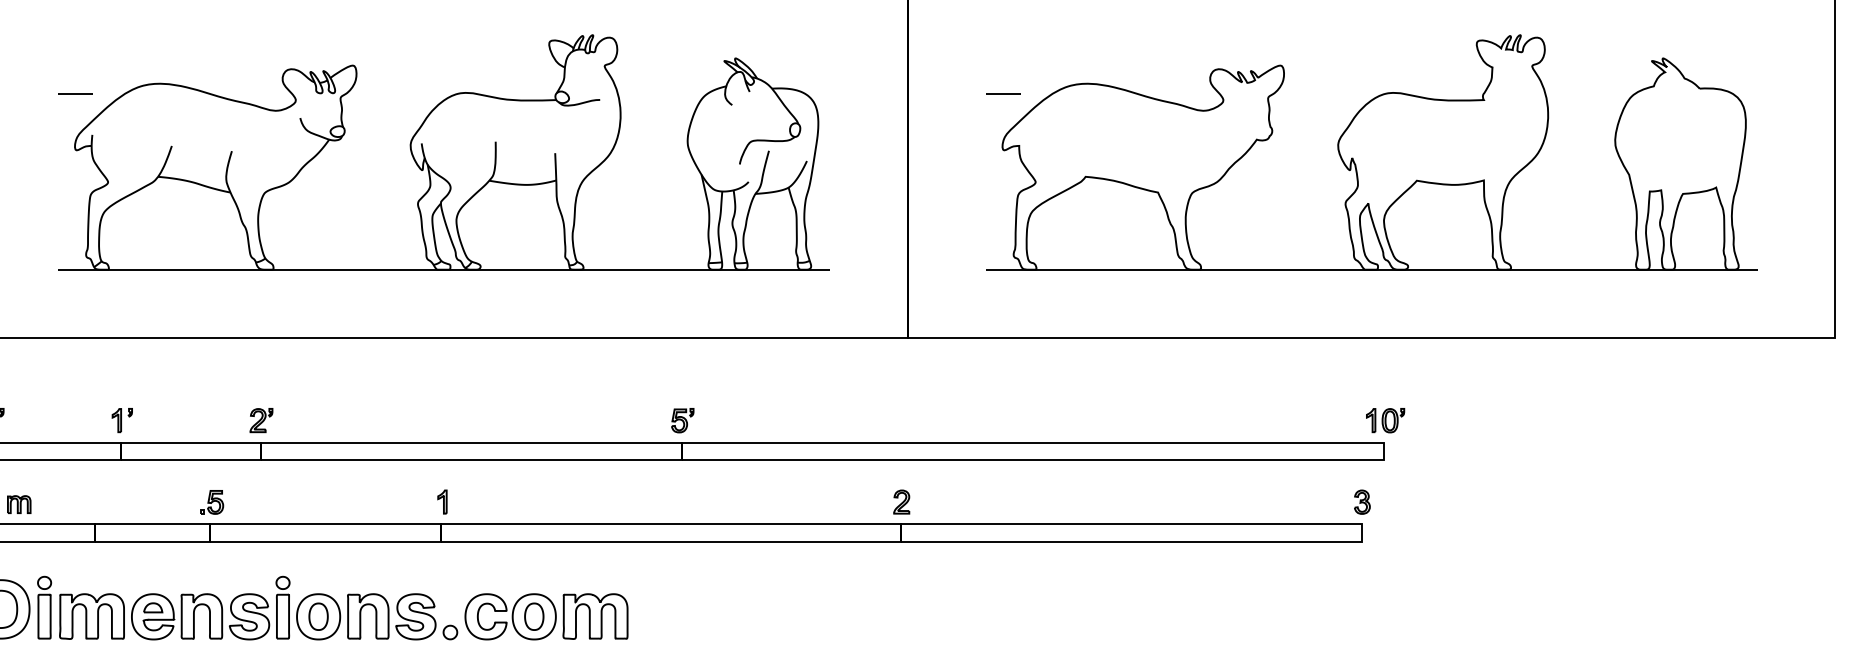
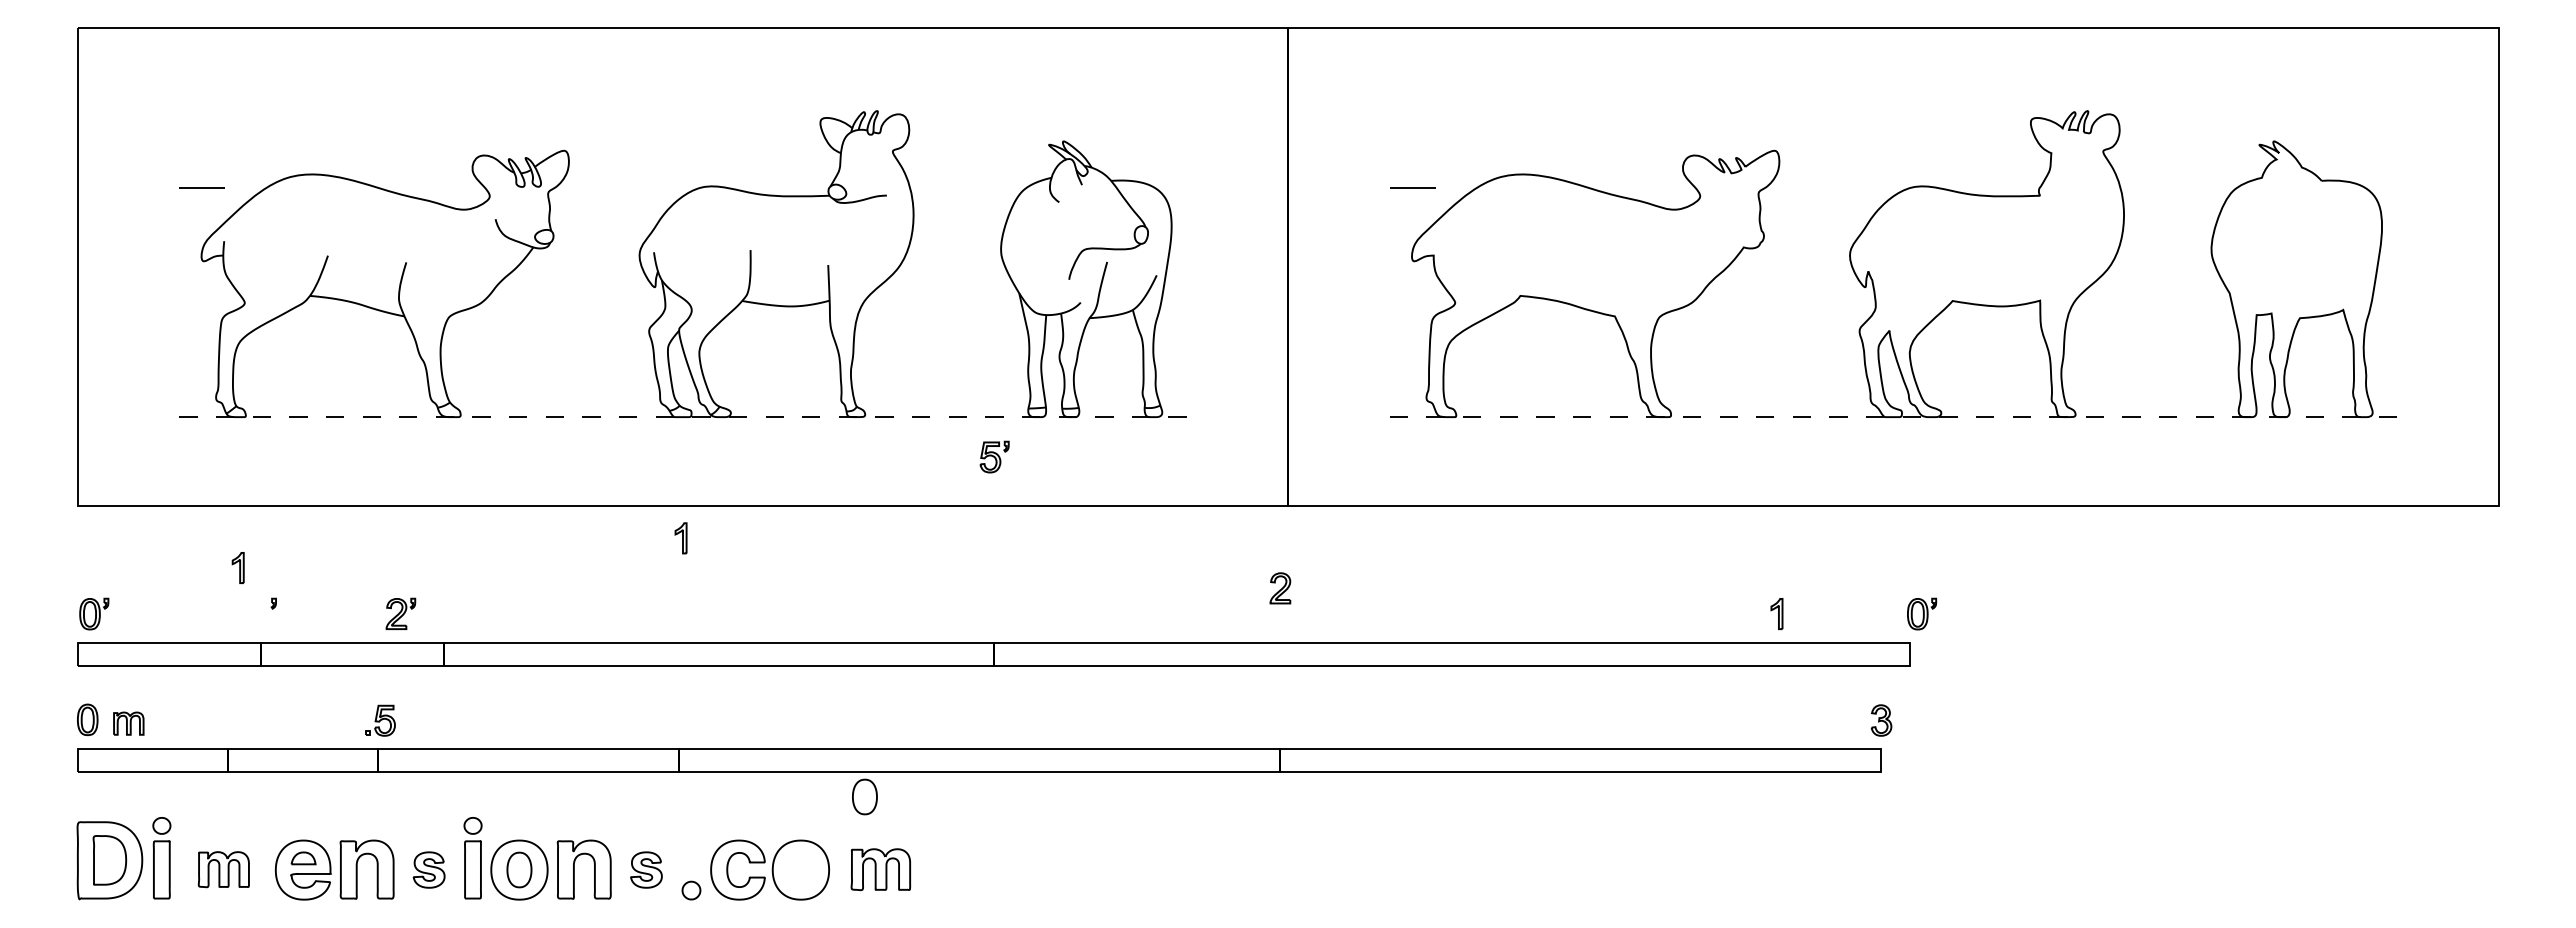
line: (444, 270) -> (683, 417), solid -> dashed
line: (1371, 270) -> (1893, 417), solid -> dashed
part: (116, 420) -> (237, 567), moved
part: (261, 420) -> (400, 613), moved
part: (682, 420) -> (994, 456), moved
part: (1370, 420) -> (1776, 613), moved
part: (442, 502) -> (680, 538), moved
part: (901, 502) -> (1280, 588), moved
part: (91, 616) -> (223, 869), size x0.6
part: (248, 616) -> (428, 869), size x0.6
part: (415, 616) -> (646, 869), size x0.6
part: (533, 616) -> (864, 796), moved
part: (595, 616) -> (880, 869), size x0.7

